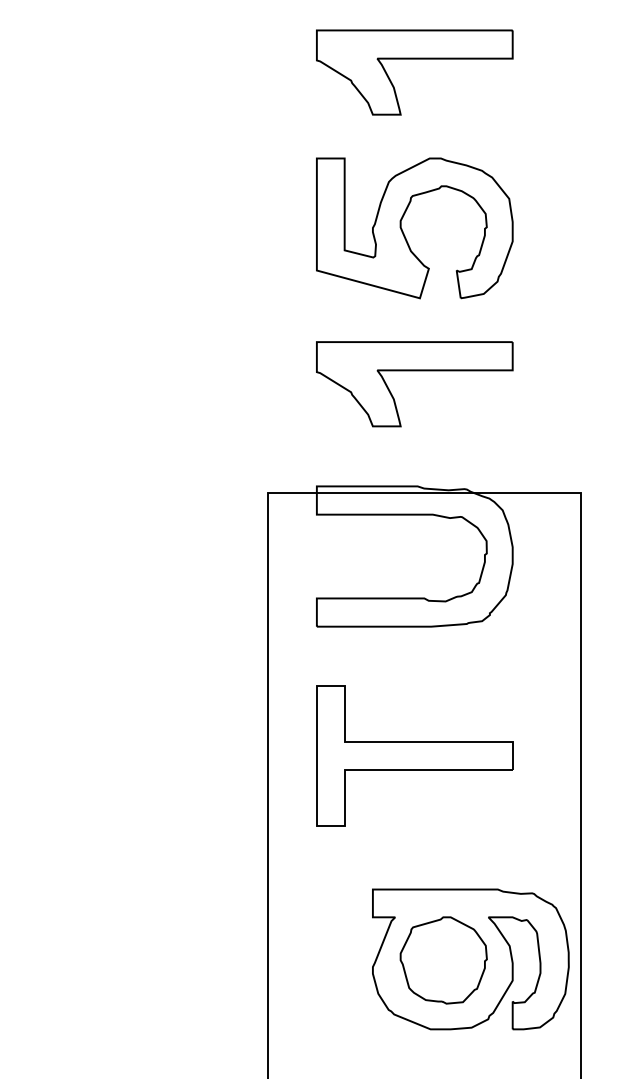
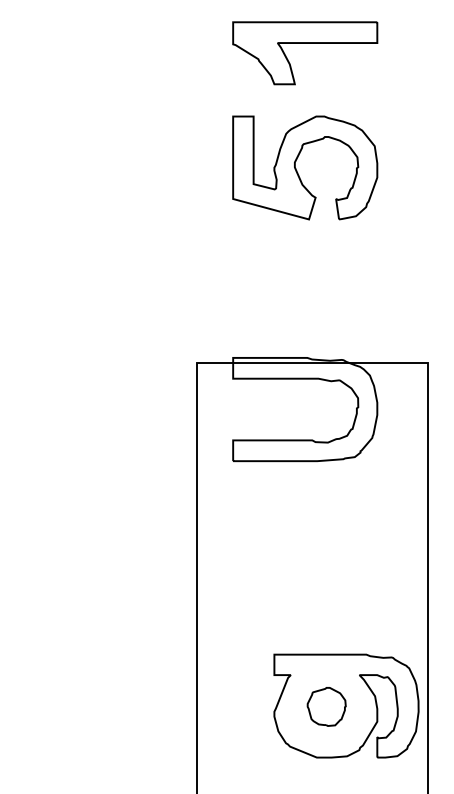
part: (415, 371) -> (305, 273), removed
part: (413, 756) -> (304, 556), removed
part: (443, 959) -> (326, 706), size x0.6

